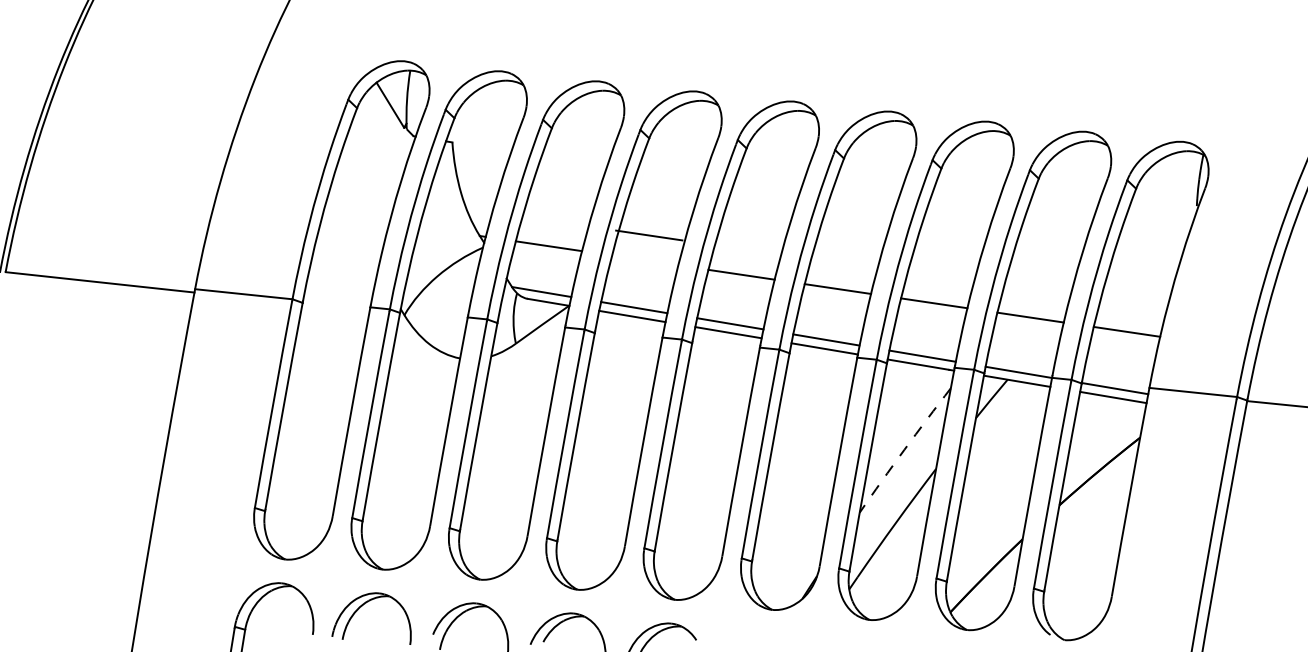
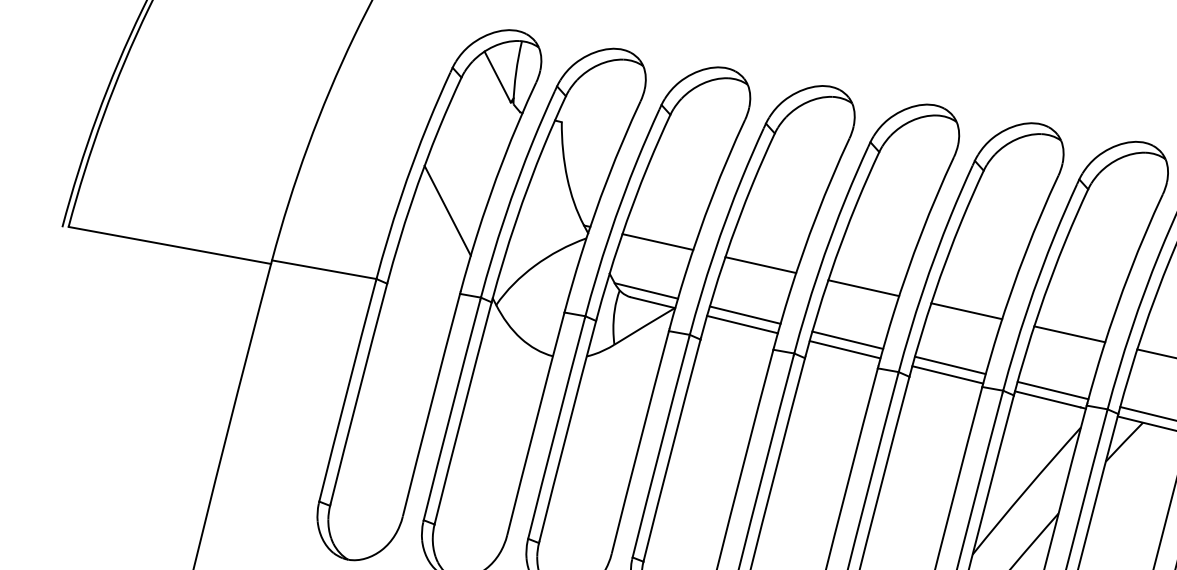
line: (353, 231) -> (447, 210), added
line: (649, 235) -> (761, 265), moved
arc: (904, 449) -> (1026, 489), dashed -> solid

